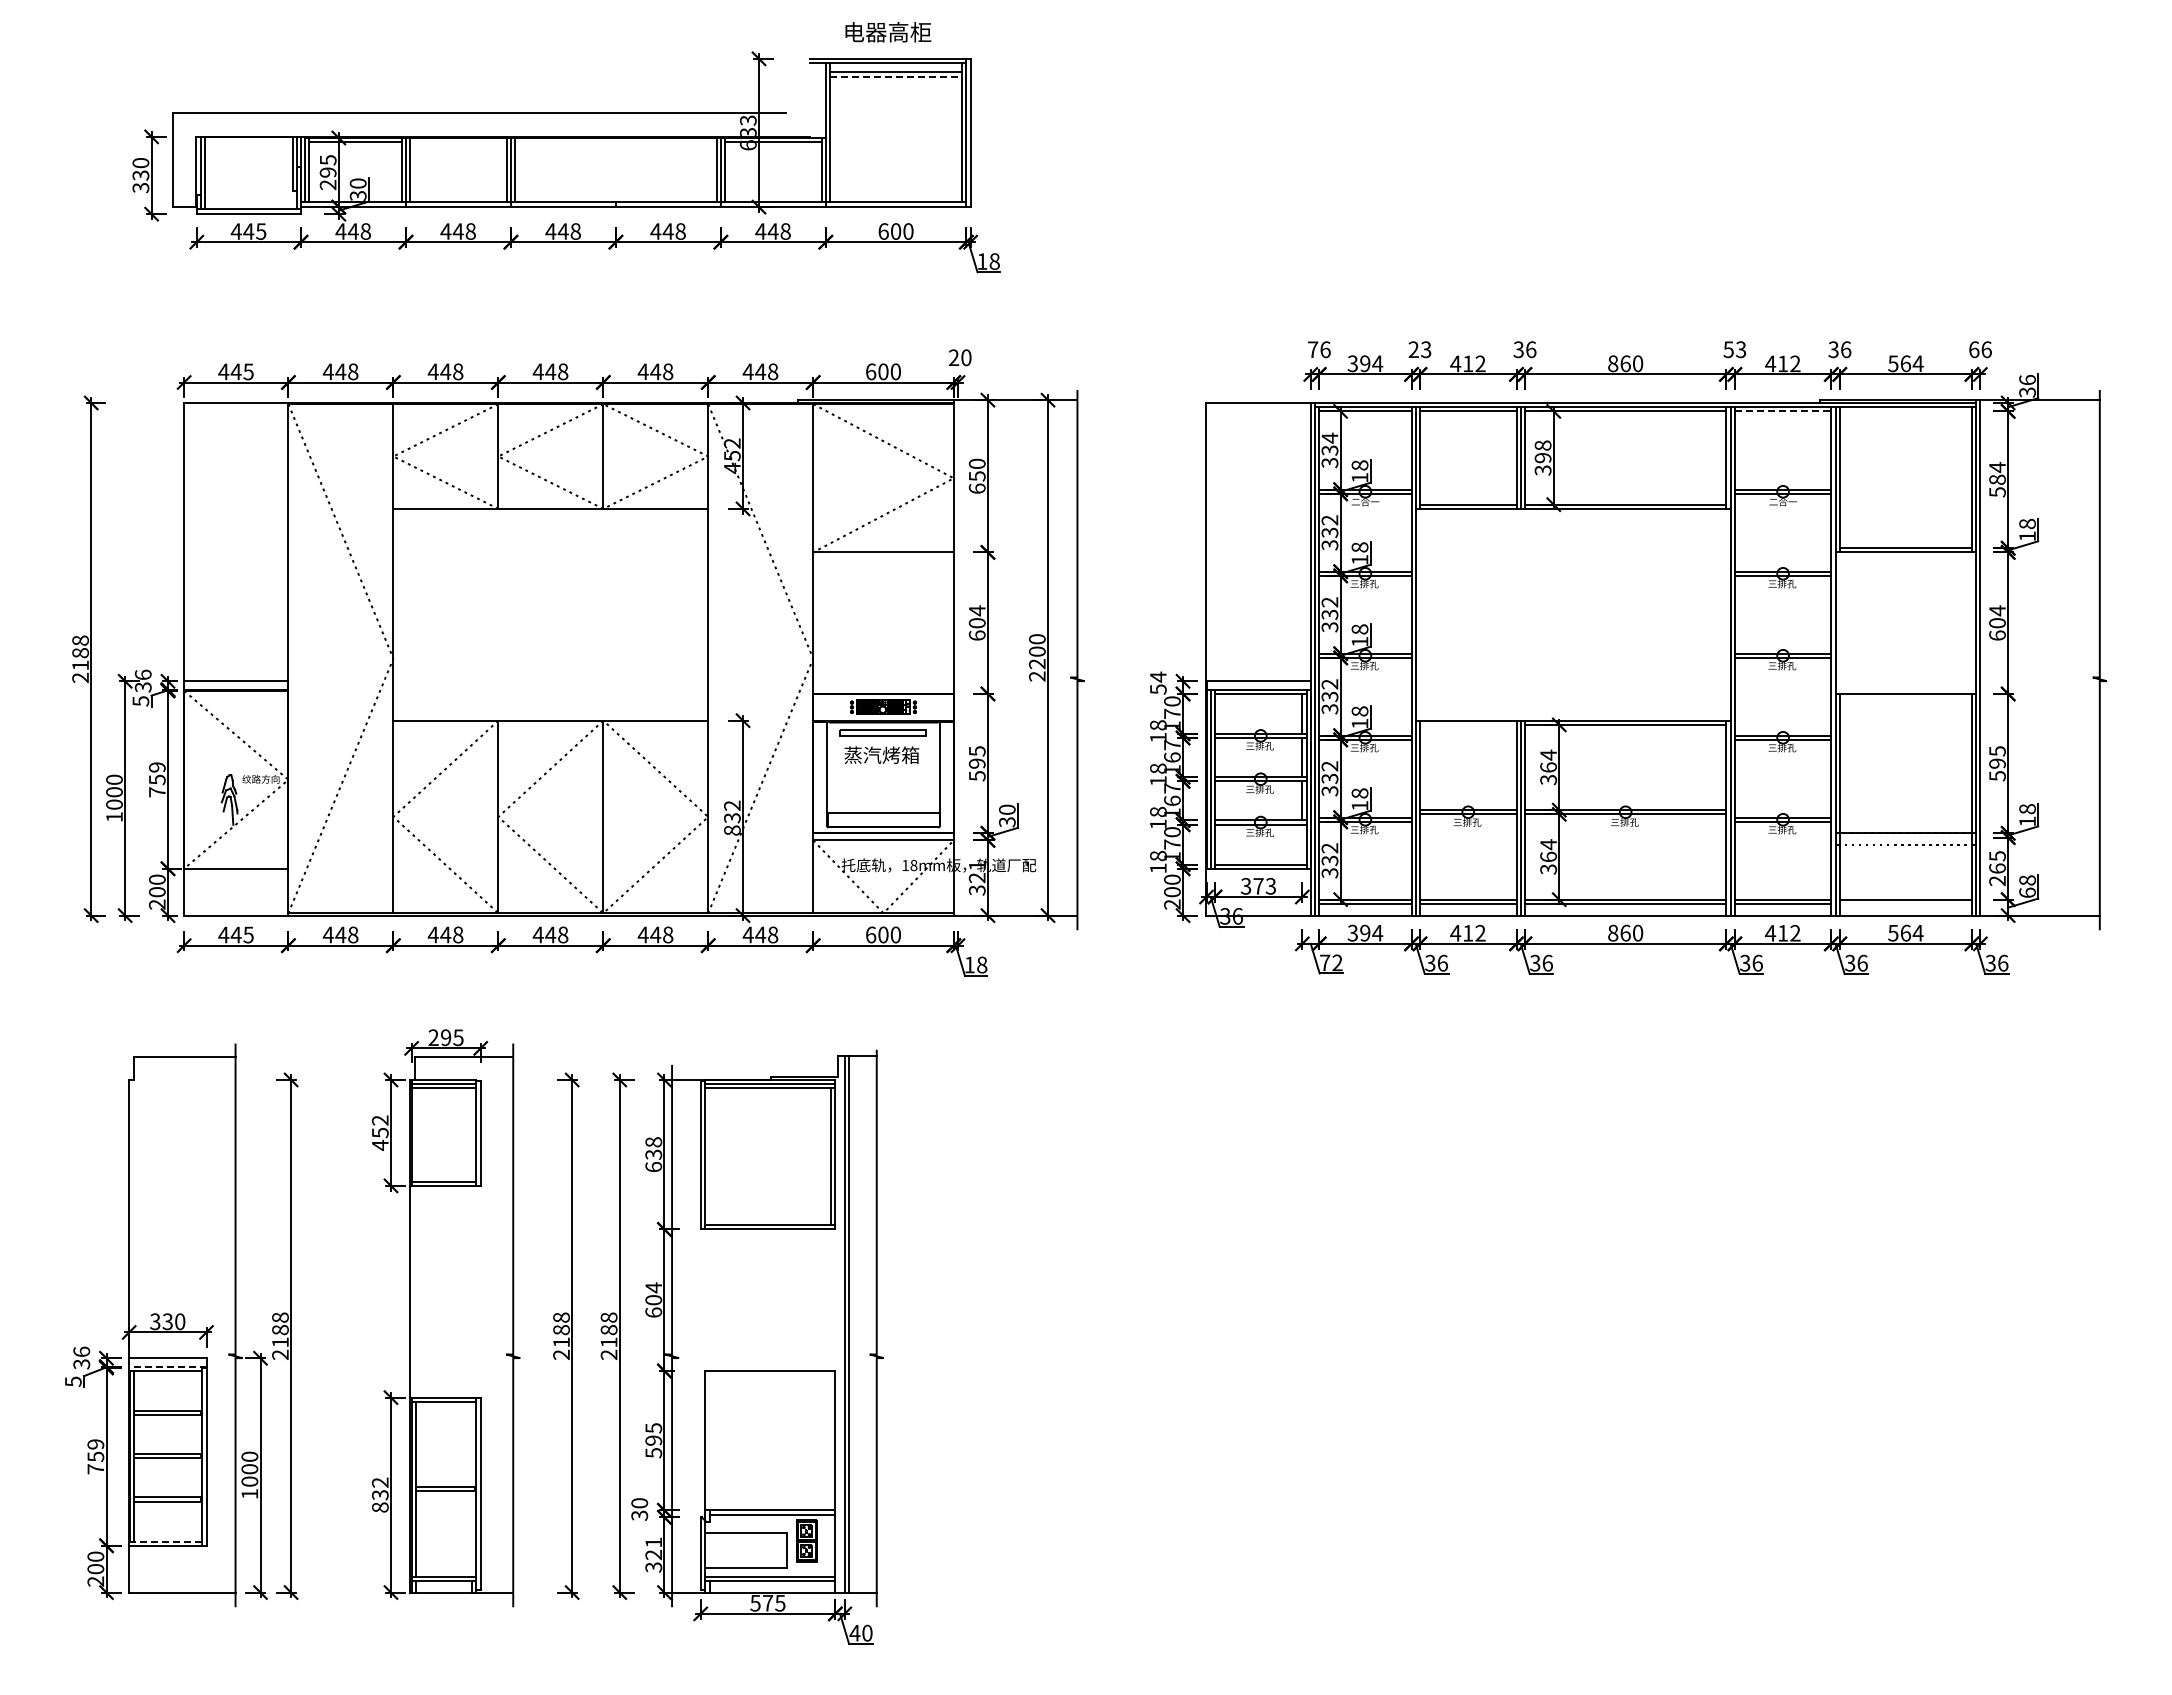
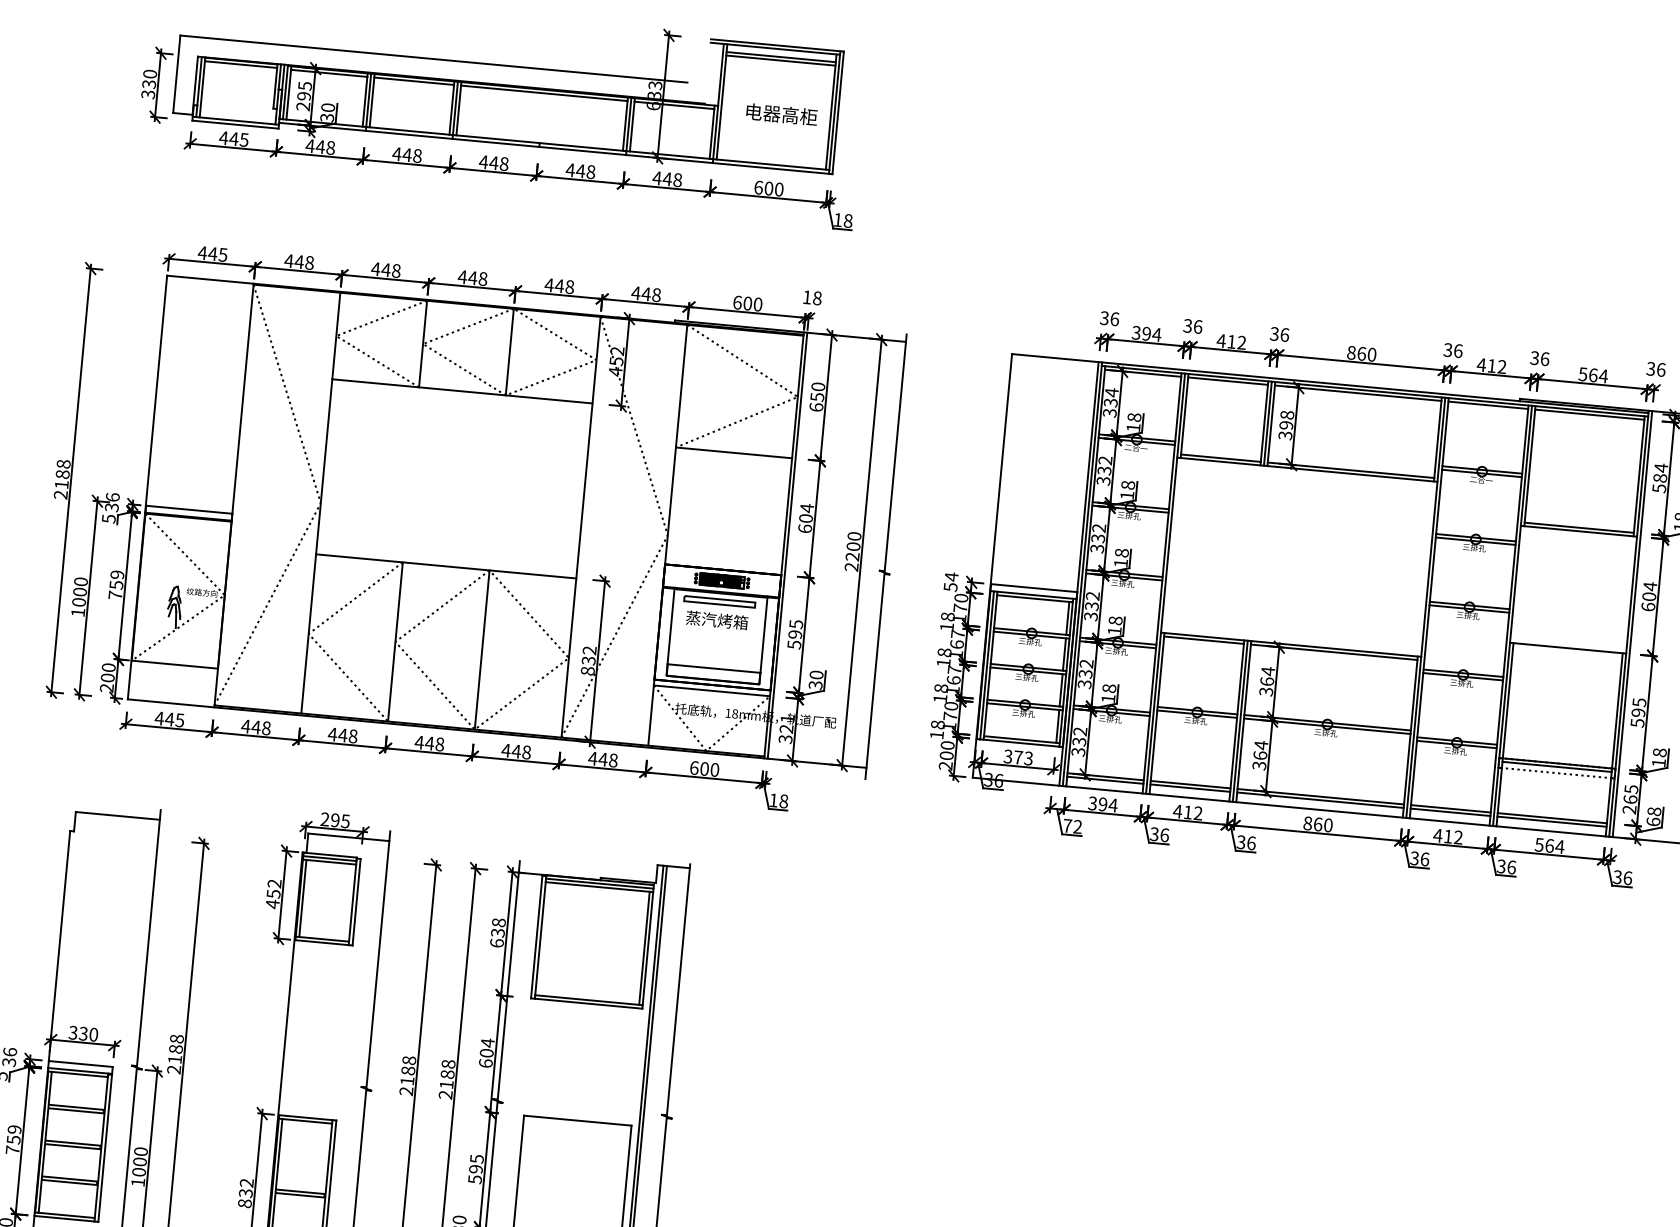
text: (888, 32) -> (782, 114), moved
line: (896, 76) -> (781, 60), dashed -> solid
line: (248, 141) -> (240, 64), added
line: (458, 142) -> (414, 81), added
line: (615, 142) -> (543, 93), added
text: (1312, 349) -> (1104, 318), 76 -> 36
text: (1419, 349) -> (1192, 326), 23 -> 36
text: (1735, 349) -> (1453, 350), 53 -> 36
text: (1974, 349) -> (1651, 368), 66 -> 36
text: (959, 357) -> (811, 297), 20 -> 18
line: (1783, 411) -> (1488, 405), dashed -> solid
line: (1905, 411) -> (1589, 414), added
line: (958, 657) -> (787, 545), added
line: (1467, 724) -> (1203, 639), added
line: (1905, 837) -> (1556, 766), added
line: (1302, 844) -> (1057, 726), added
line: (1905, 903) -> (1551, 821), added
line: (415, 1134) -> (302, 898), added
line: (167, 1366) -> (79, 1070), dashed -> solid
line: (166, 1541) -> (65, 1215), dashed -> solid

